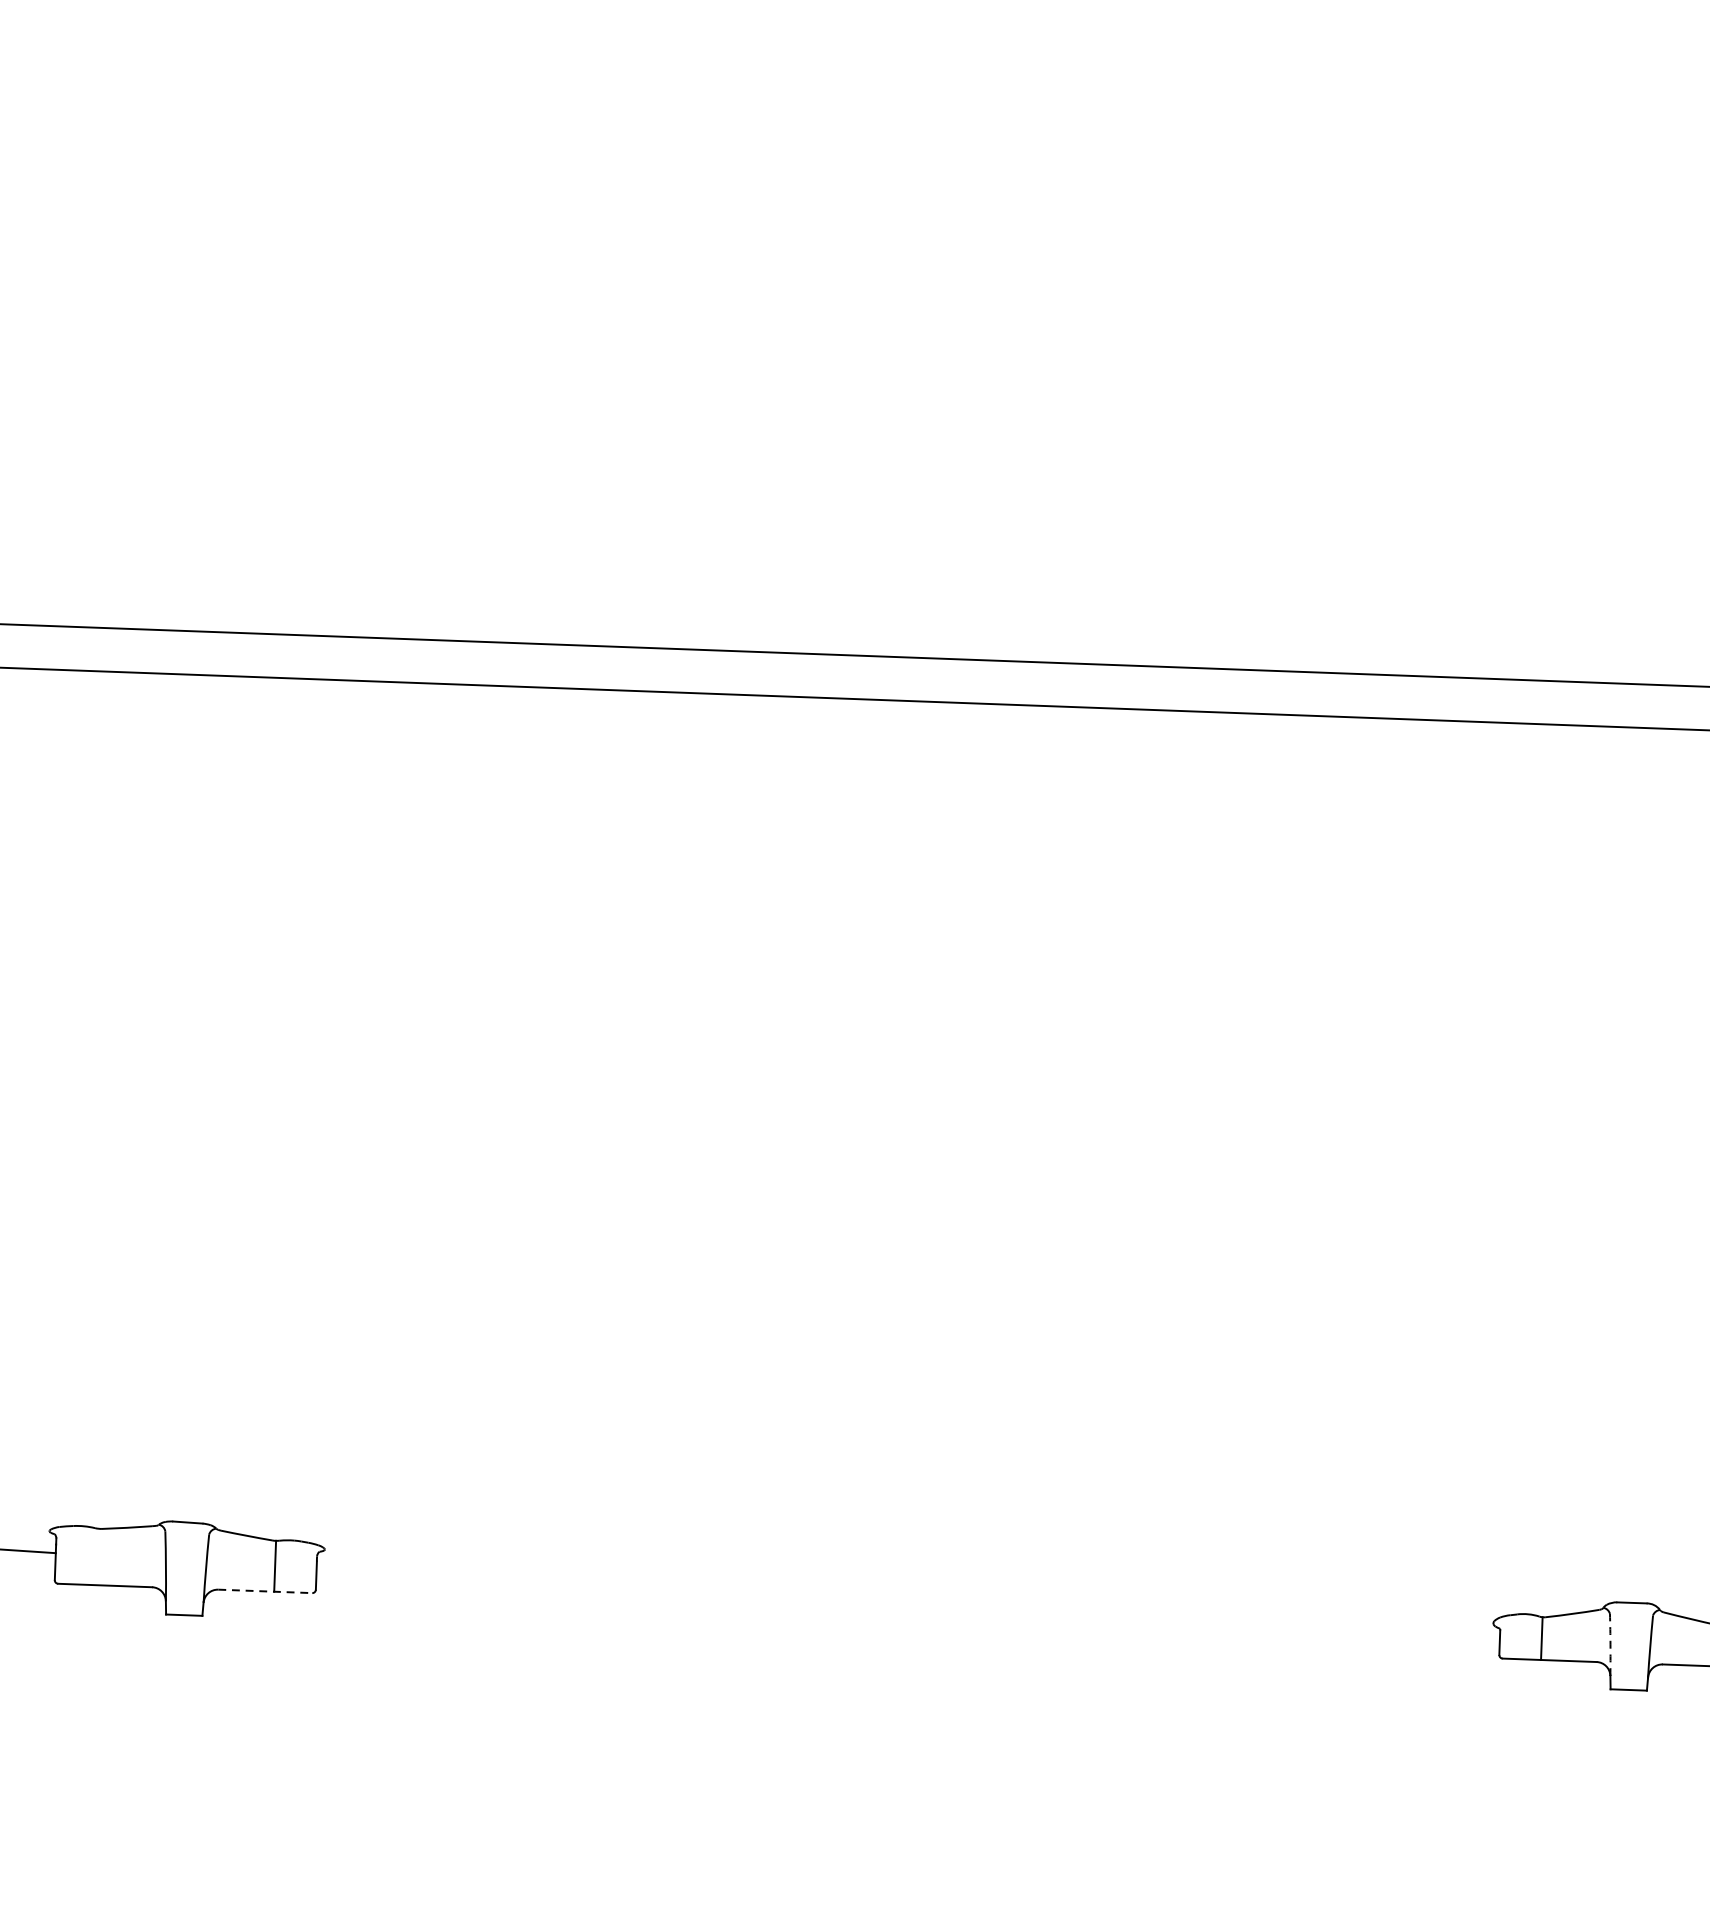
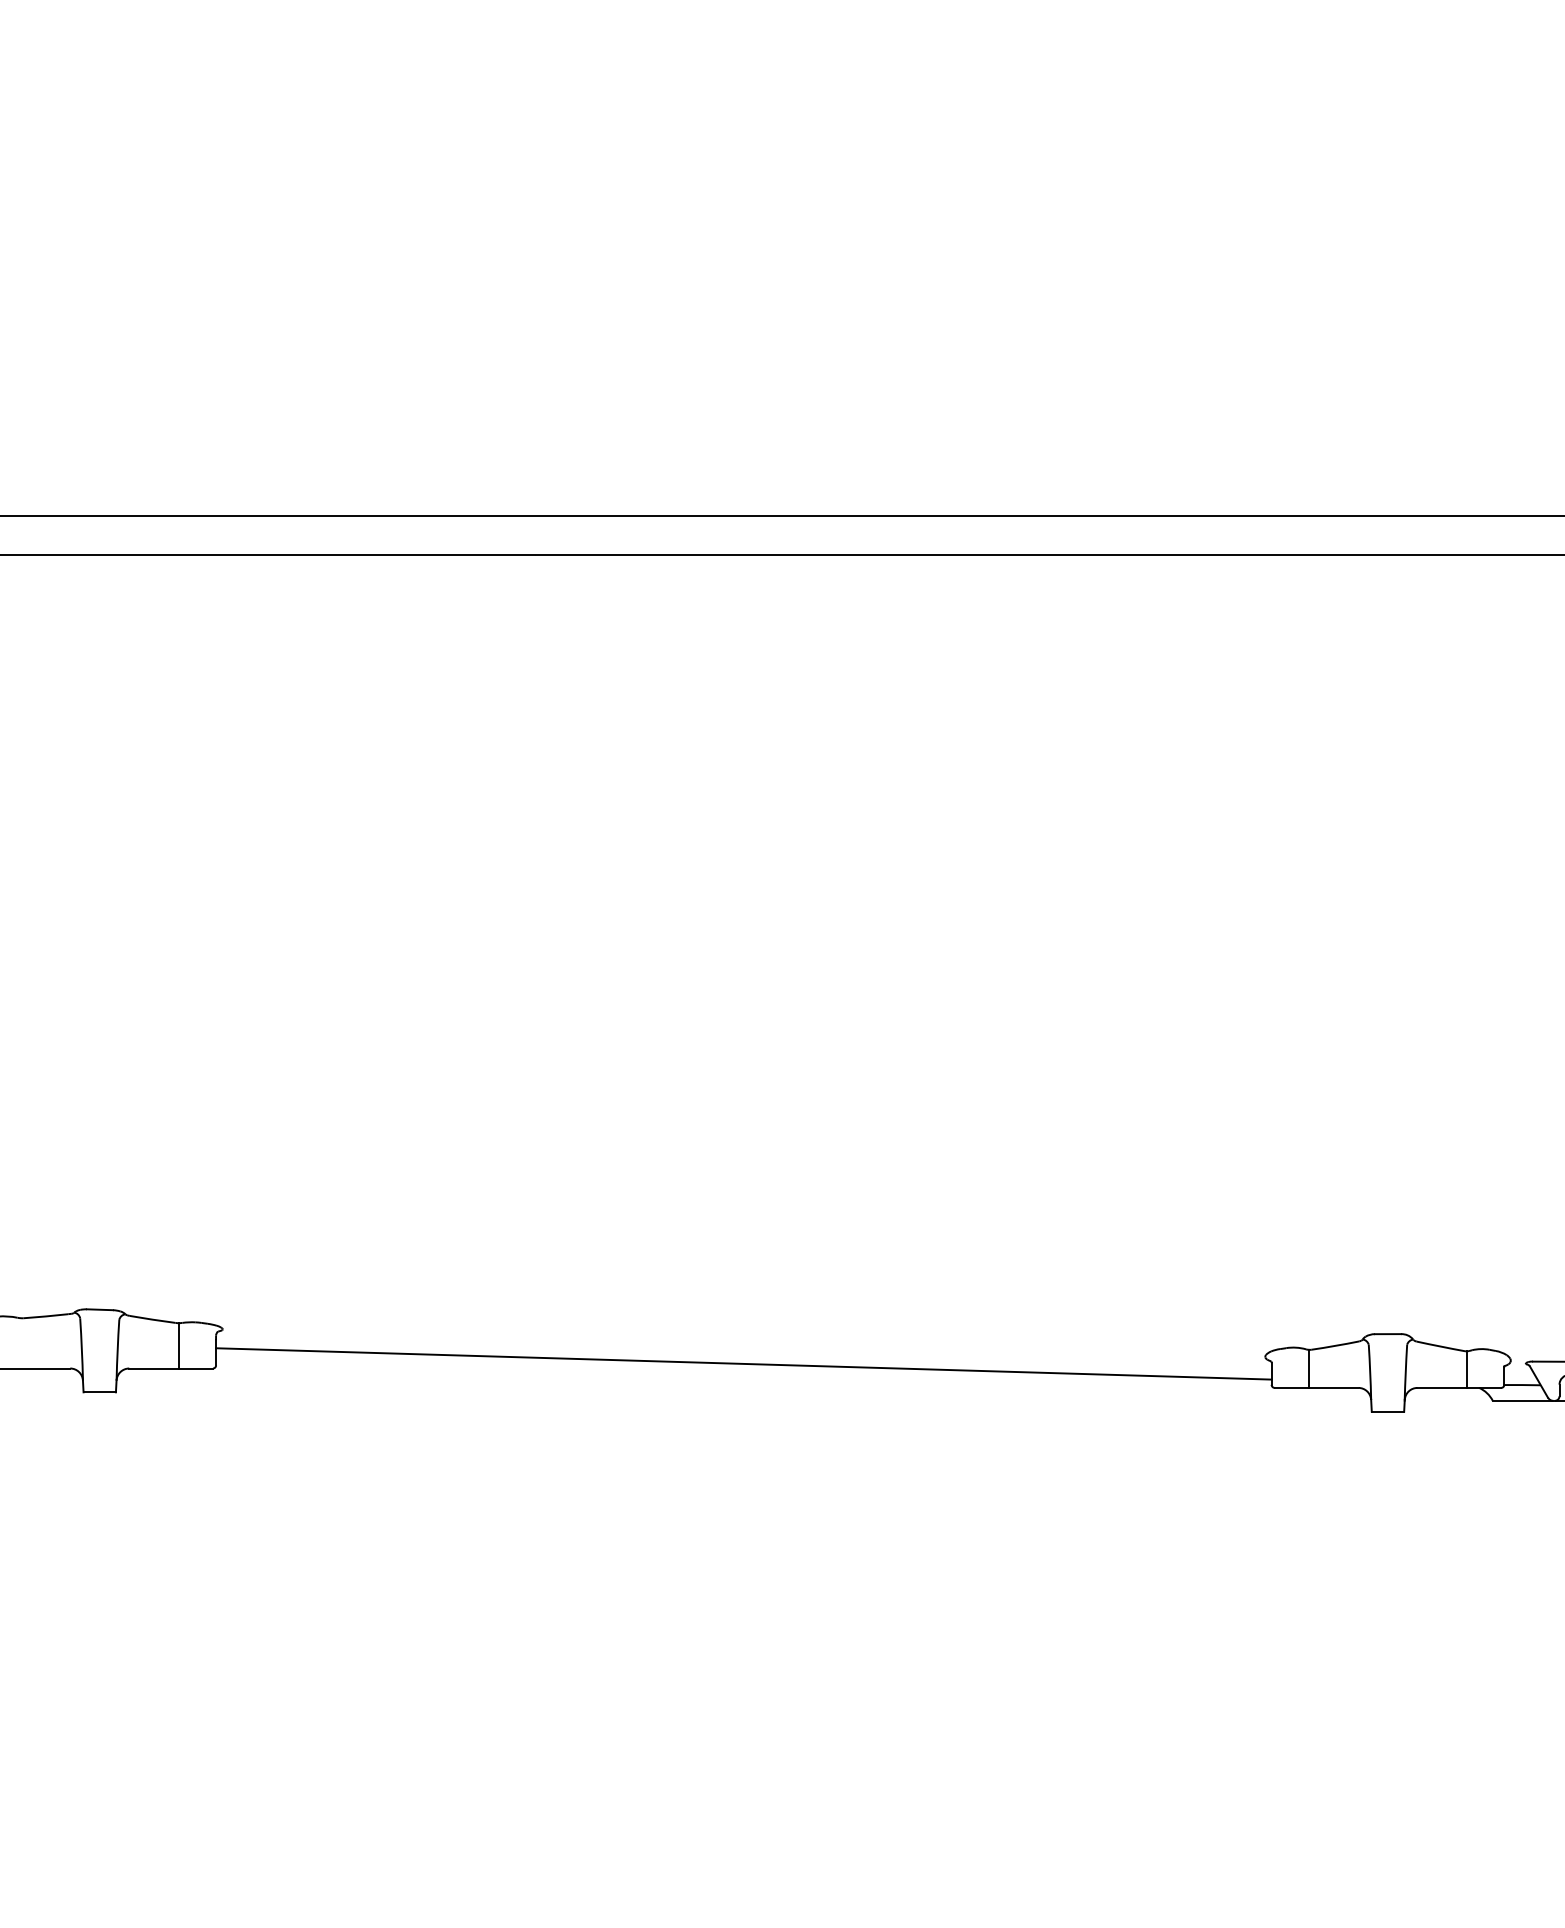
line: (265, 1591) -> (171, 1368), dashed -> solid
line: (907, 1609) -> (743, 1363), added
arc: (1610, 1645) -> (1370, 1372), dashed -> solid

